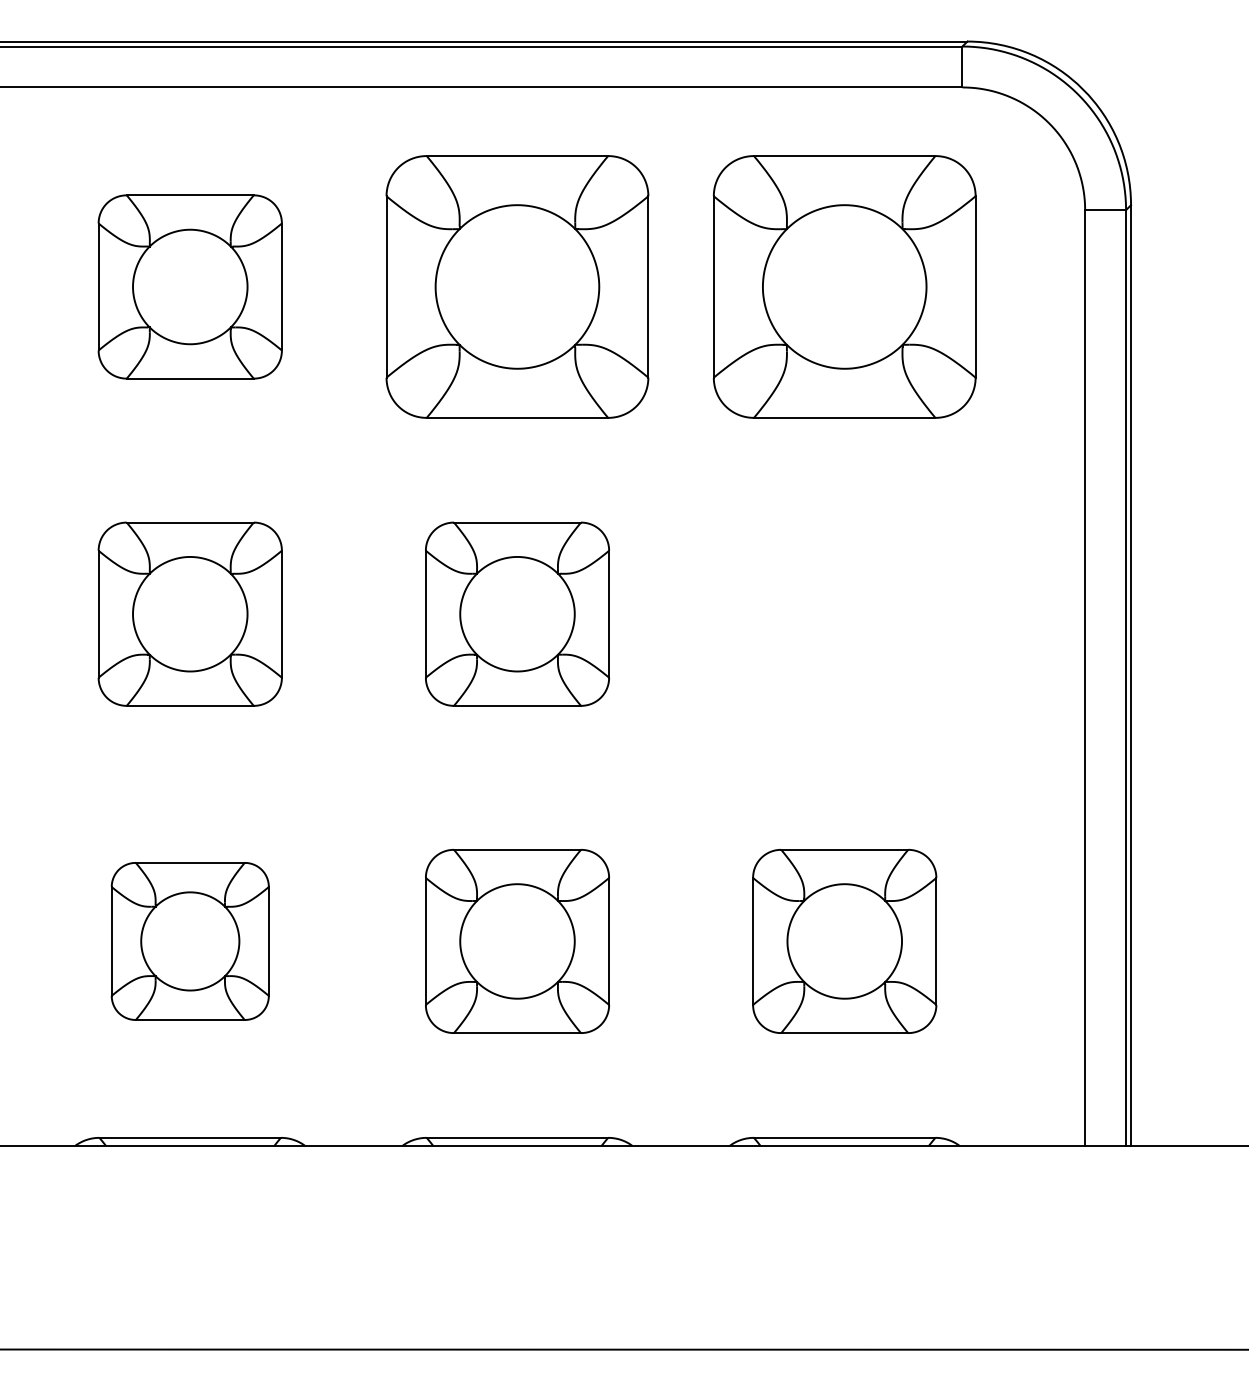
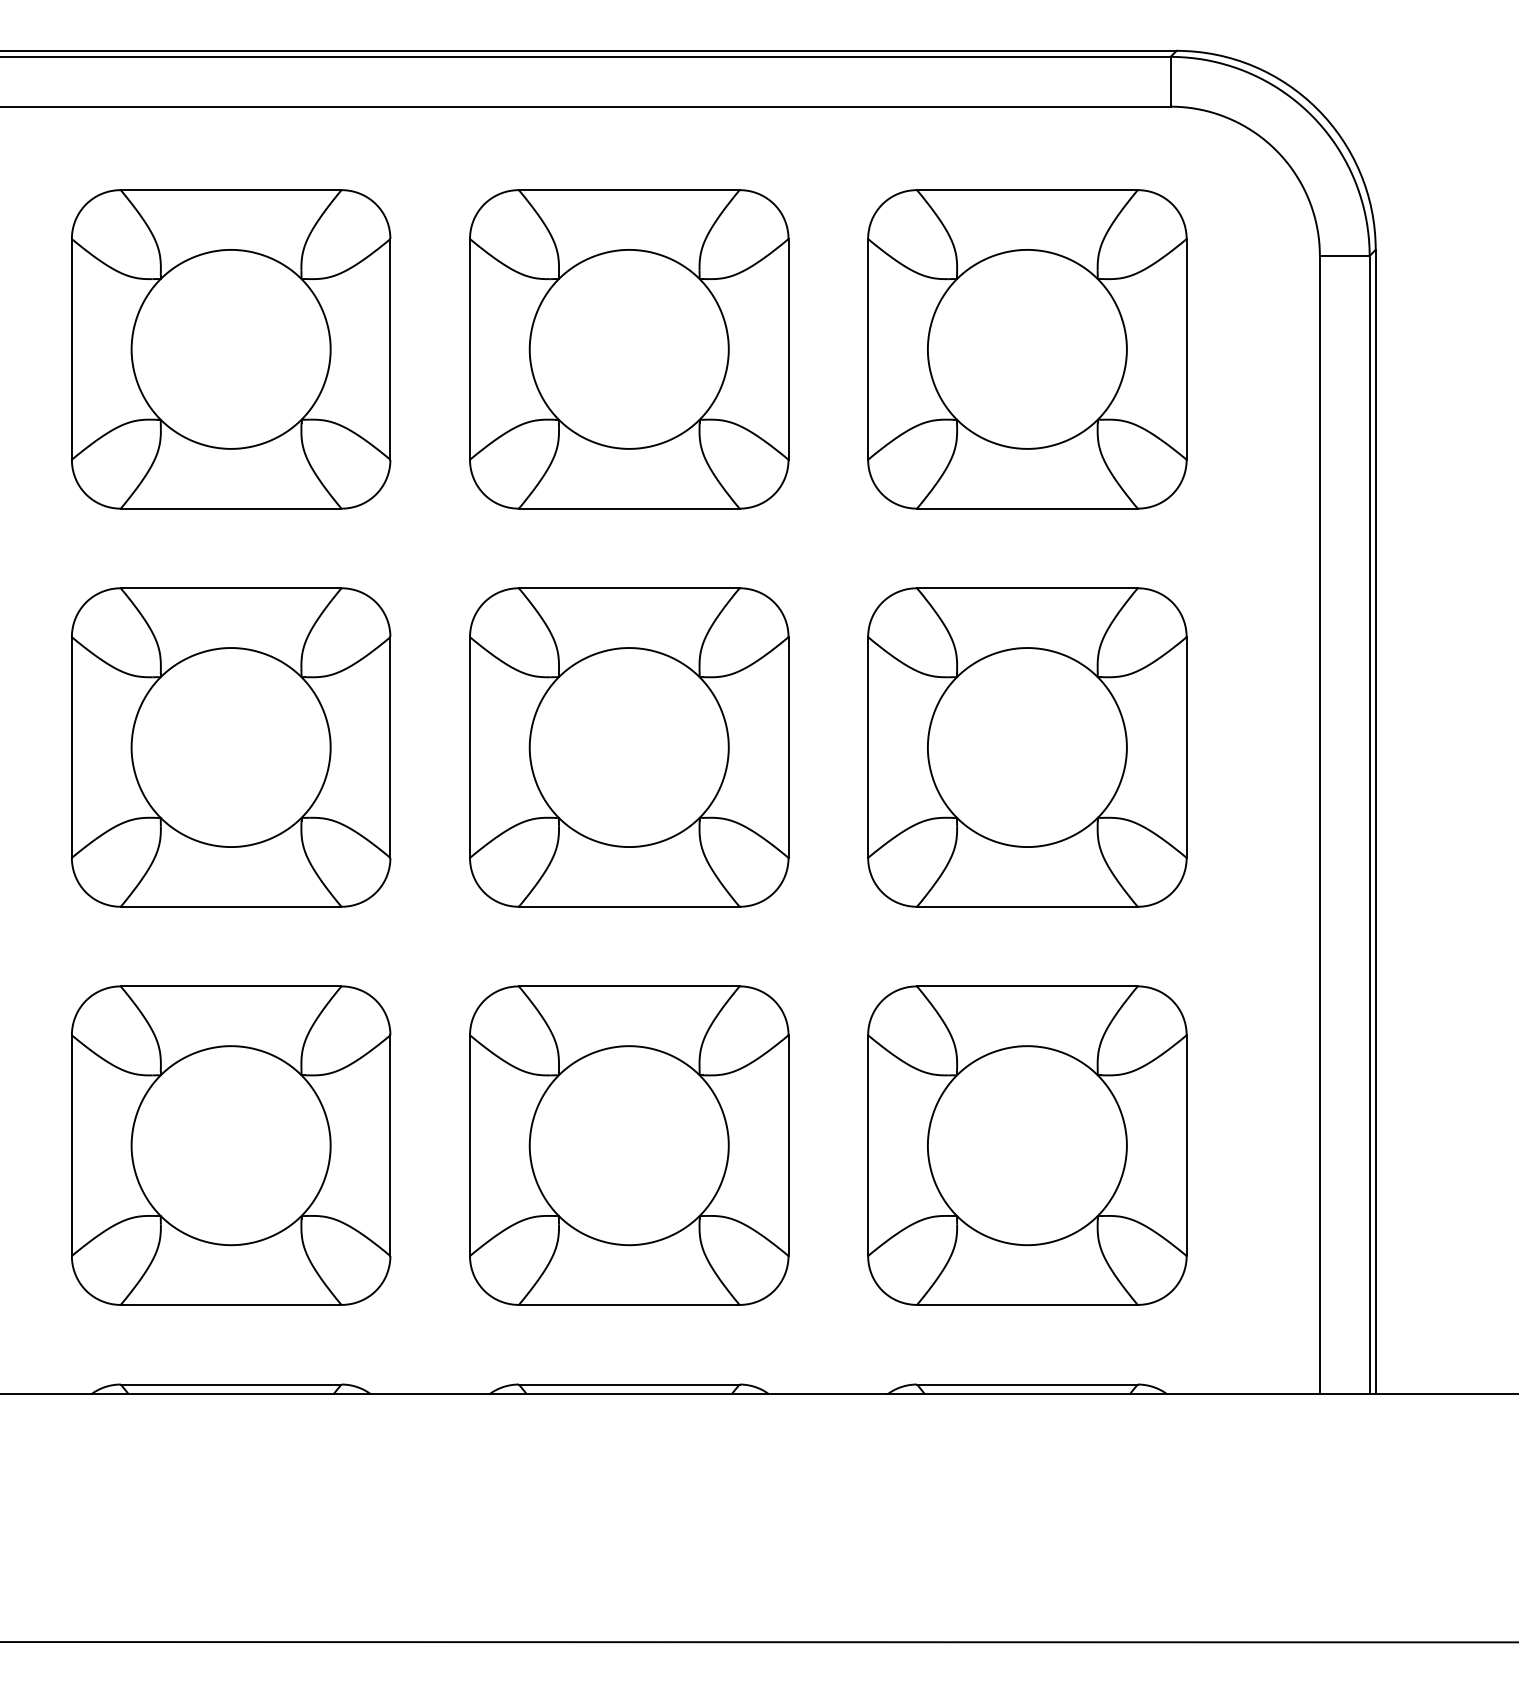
part: (190, 287) -> (231, 349), size x1.43
part: (190, 614) -> (231, 747), size x1.43
part: (517, 614) -> (629, 747), size x1.43
part: (844, 614) -> (1027, 747), added
part: (190, 941) -> (231, 1145), size x1.67
part: (517, 941) -> (629, 1145), size x1.43
part: (844, 941) -> (1027, 1145), size x1.43

